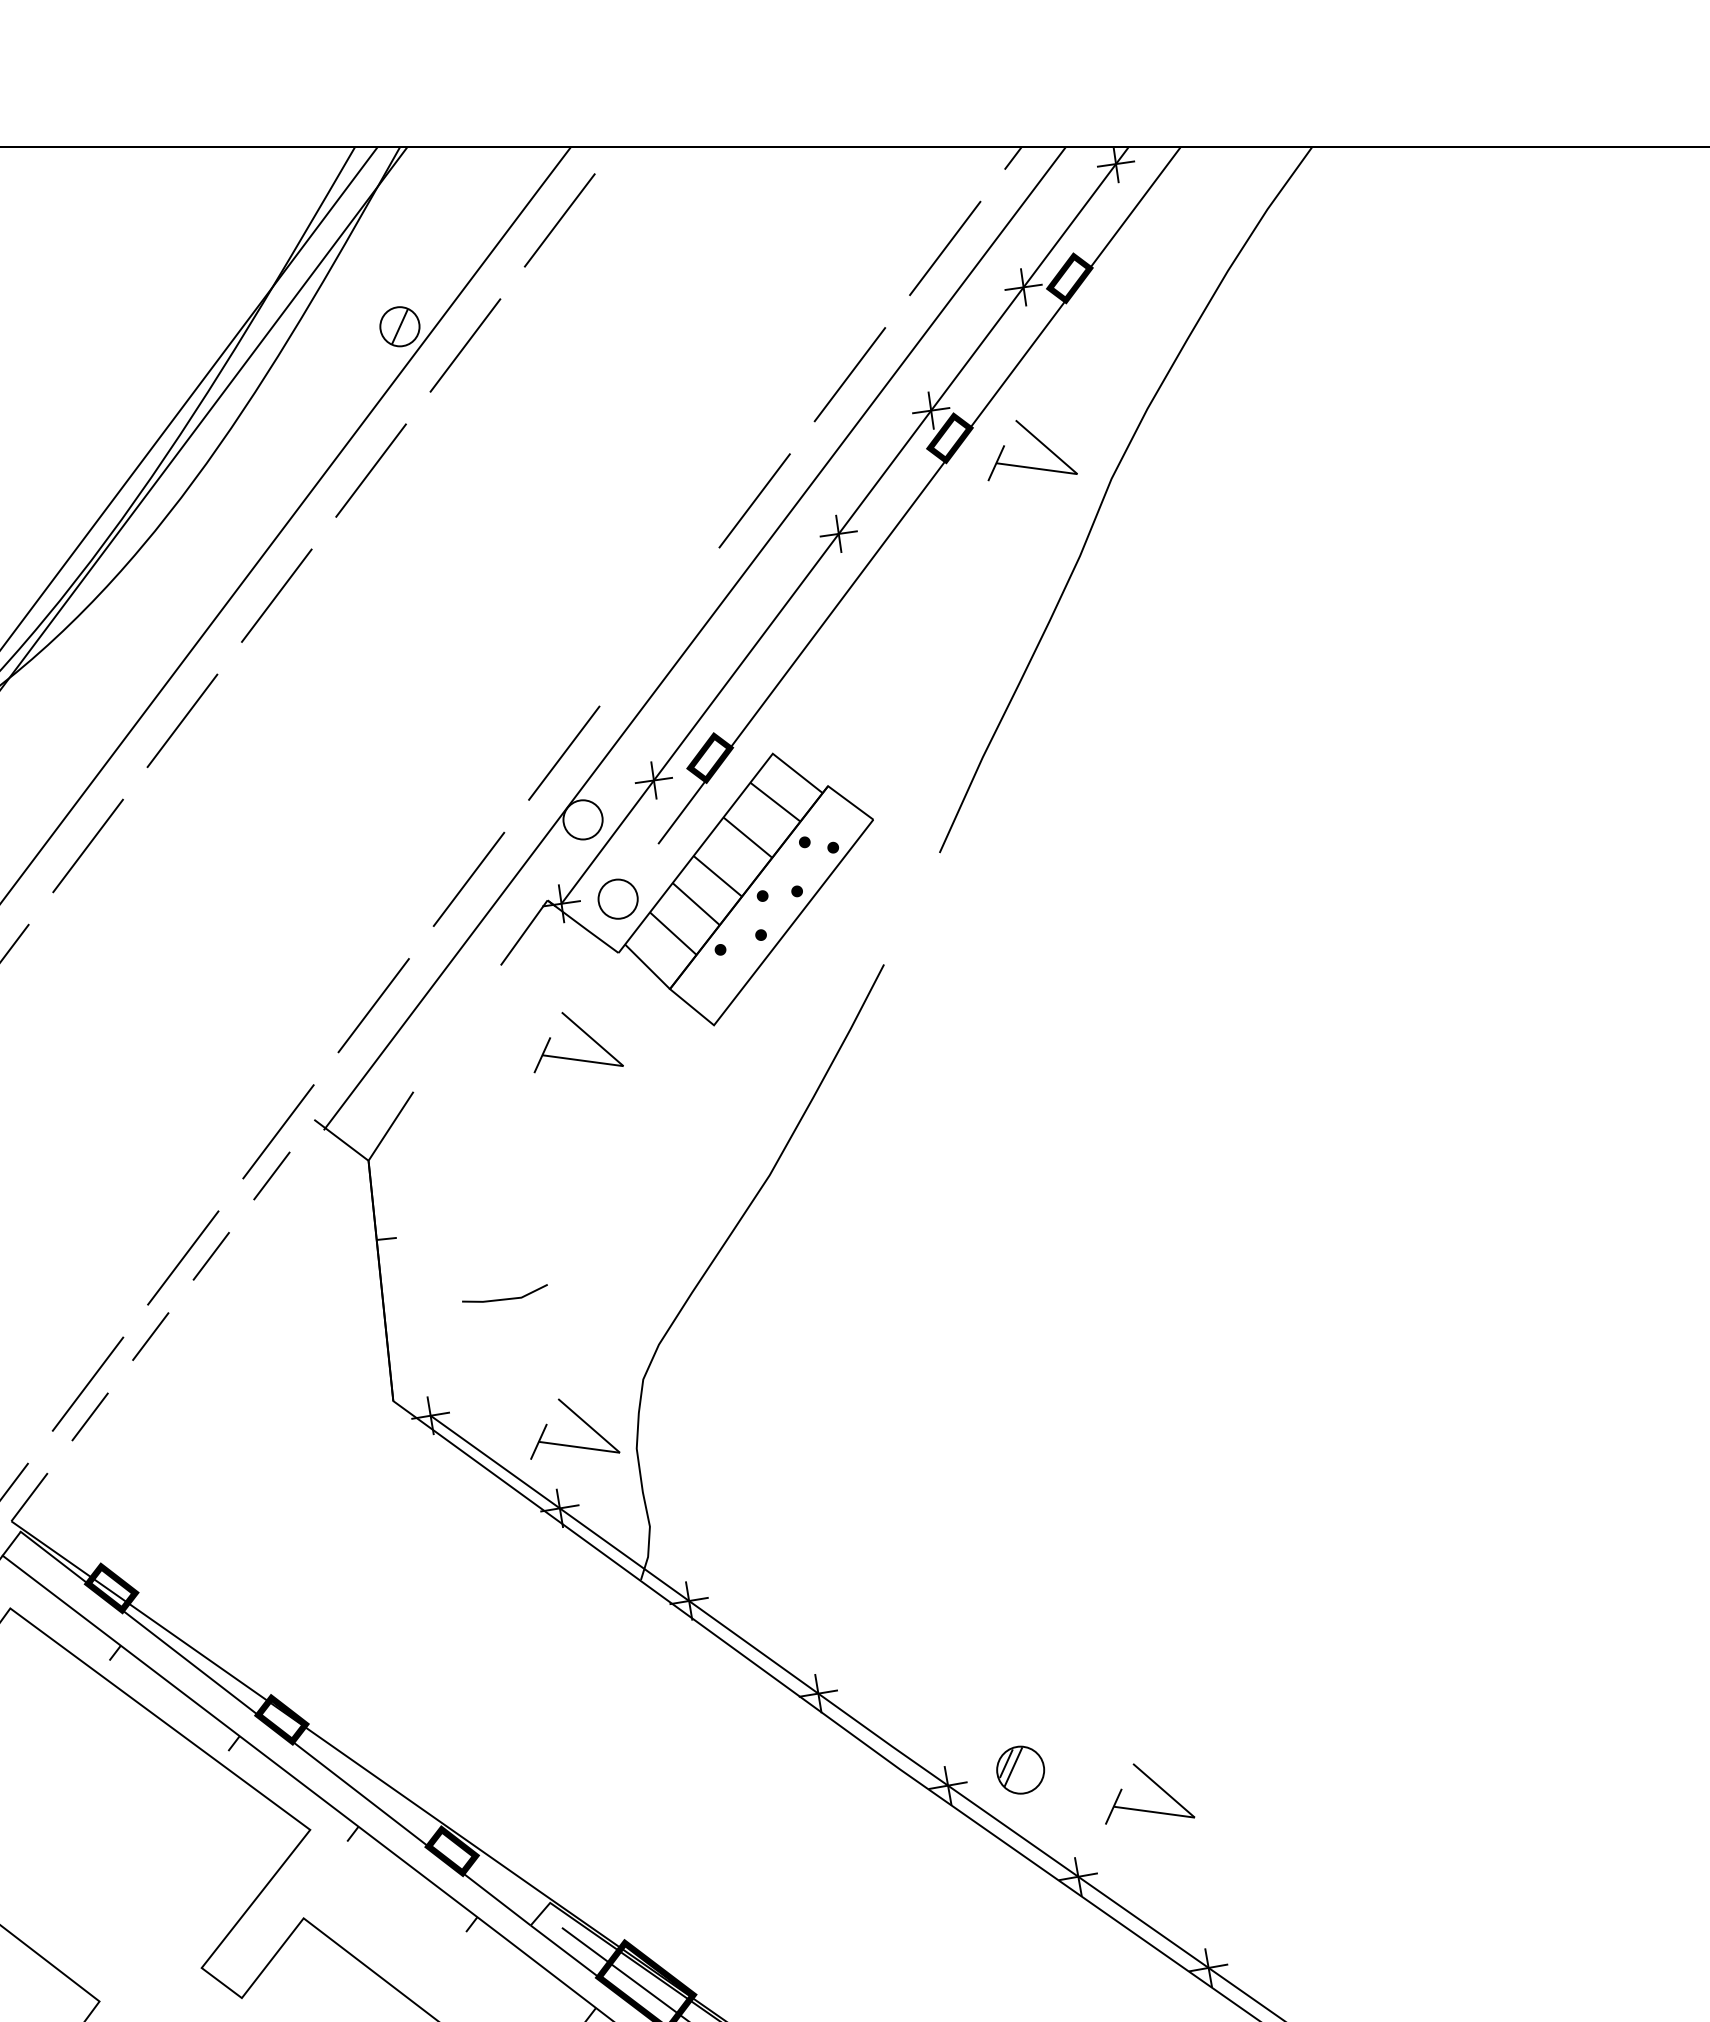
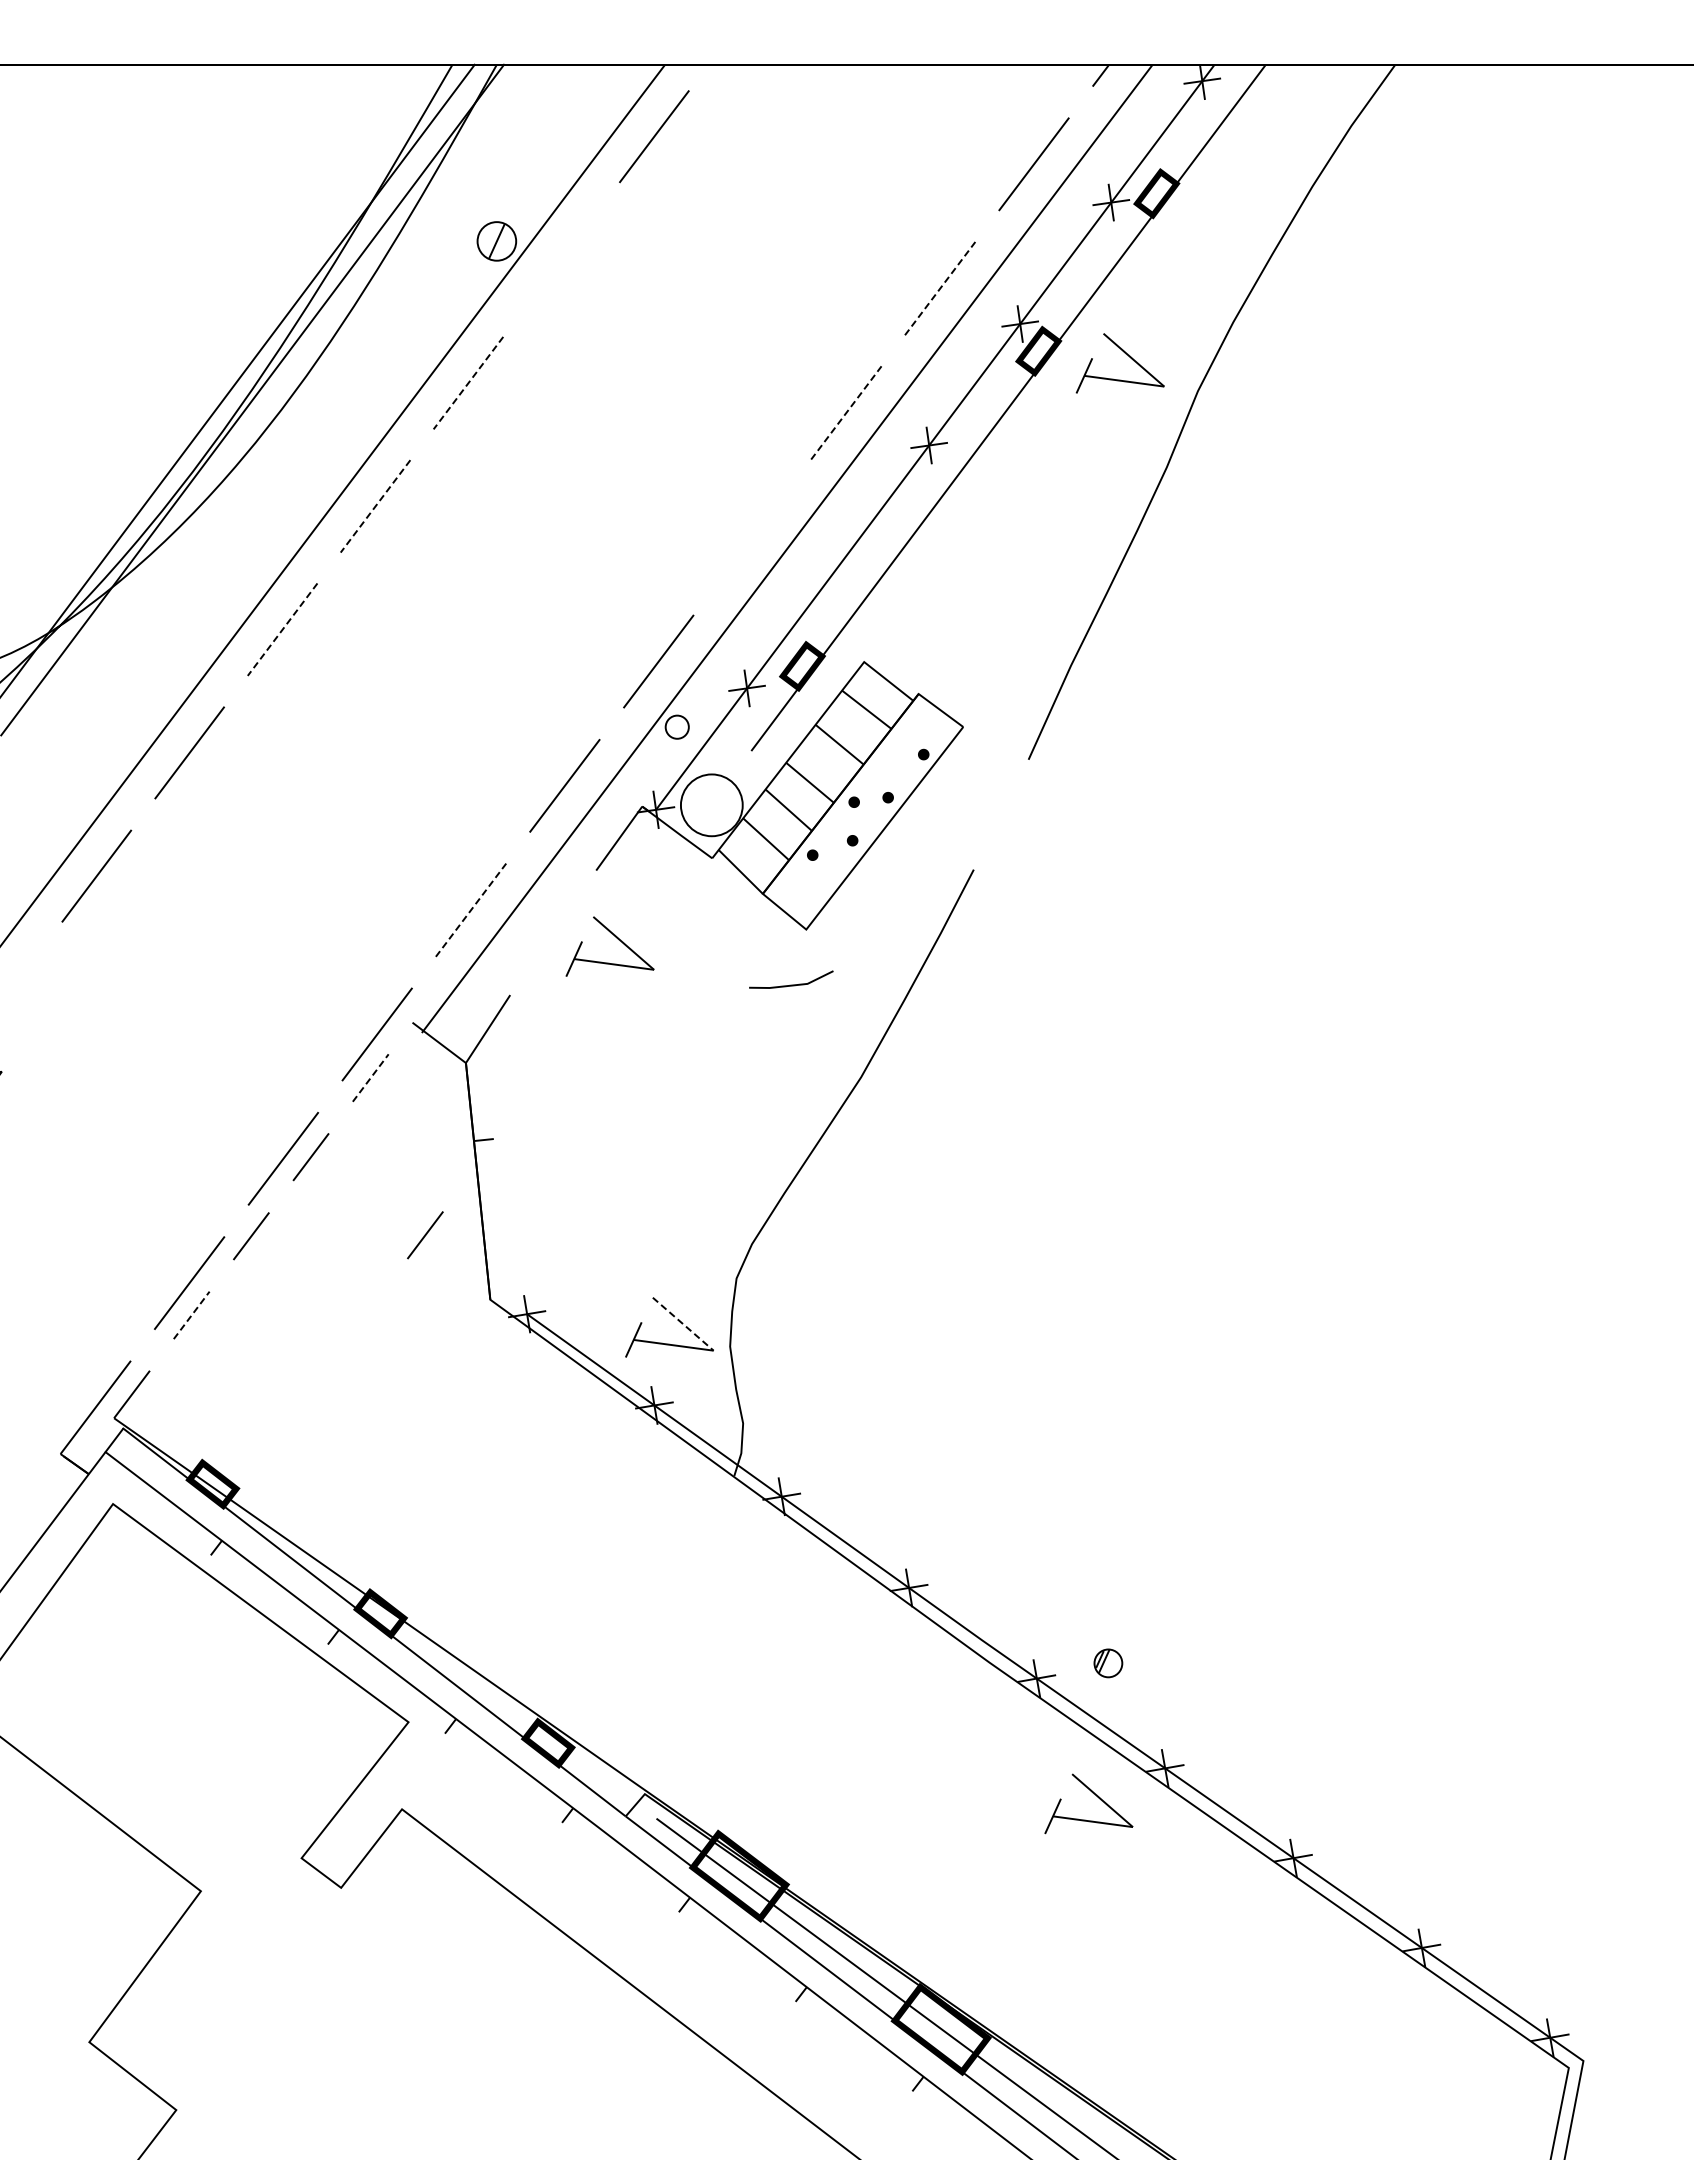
line: (465, 345) -> (561, 259), removed
line: (850, 374) -> (940, 288), solid -> dashed
line: (371, 470) -> (468, 383), solid -> dashed
line: (754, 500) -> (846, 412), solid -> dashed
line: (276, 595) -> (375, 506), solid -> dashed
line: (182, 720) -> (282, 629), solid -> dashed
circle: (582, 819) -> (676, 726), size x0.6
fill: (804, 842) -> (895, 749), removed
circle: (617, 899) -> (711, 805), size x1.6
line: (374, 1004) -> (471, 909), solid -> dashed
part: (585, 1034) -> (616, 938), moved
line: (271, 1176) -> (370, 1078), solid -> dashed
line: (505, 1298) -> (791, 984), moved
line: (327, 1335) -> (425, 1235), added
line: (89, 1417) -> (191, 1315), solid -> dashed
line: (589, 1426) -> (683, 1324), solid -> dashed
part: (1020, 1770) -> (1108, 1663), size x0.6
part: (1156, 1785) -> (1095, 1795), moved

